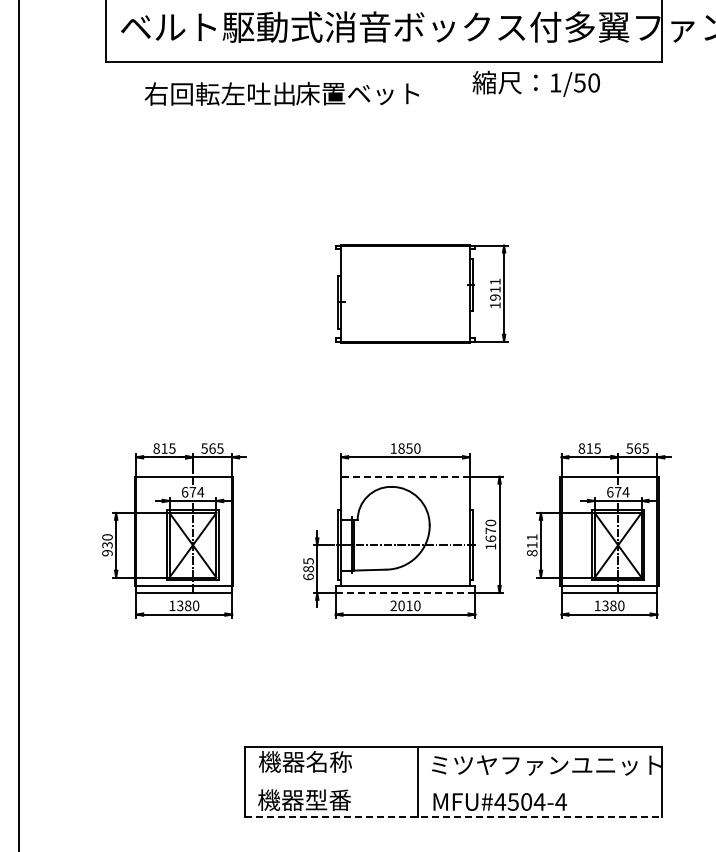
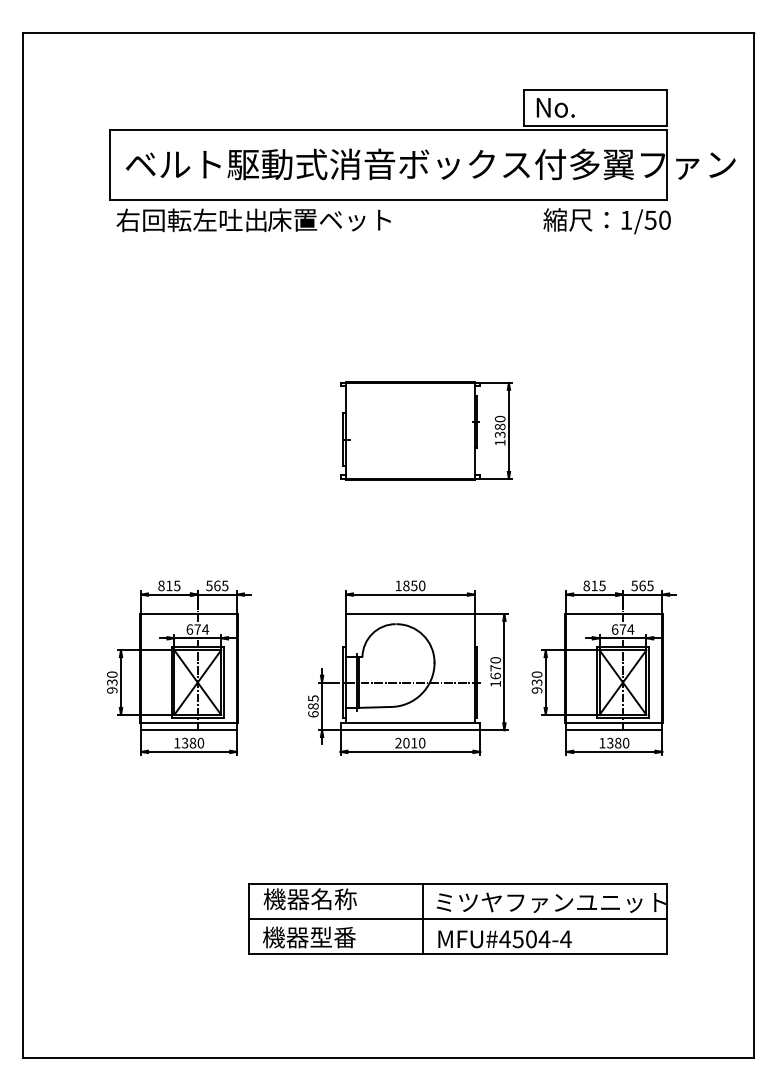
text: (535, 84) -> (606, 221), moved
text: (281, 94) -> (253, 220), moved
text: (494, 289) -> (499, 426), 1911 -> 1380
line: (404, 477) -> (409, 614), dashed -> solid
text: (531, 545) -> (536, 682), 811 -> 930
line: (405, 593) -> (410, 730), dashed -> solid
line: (452, 782) -> (457, 919), added
line: (453, 816) -> (458, 953), dashed -> solid

